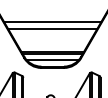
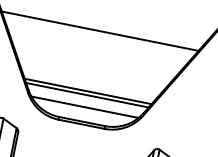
line: (52, 28) -> (97, 44), removed

